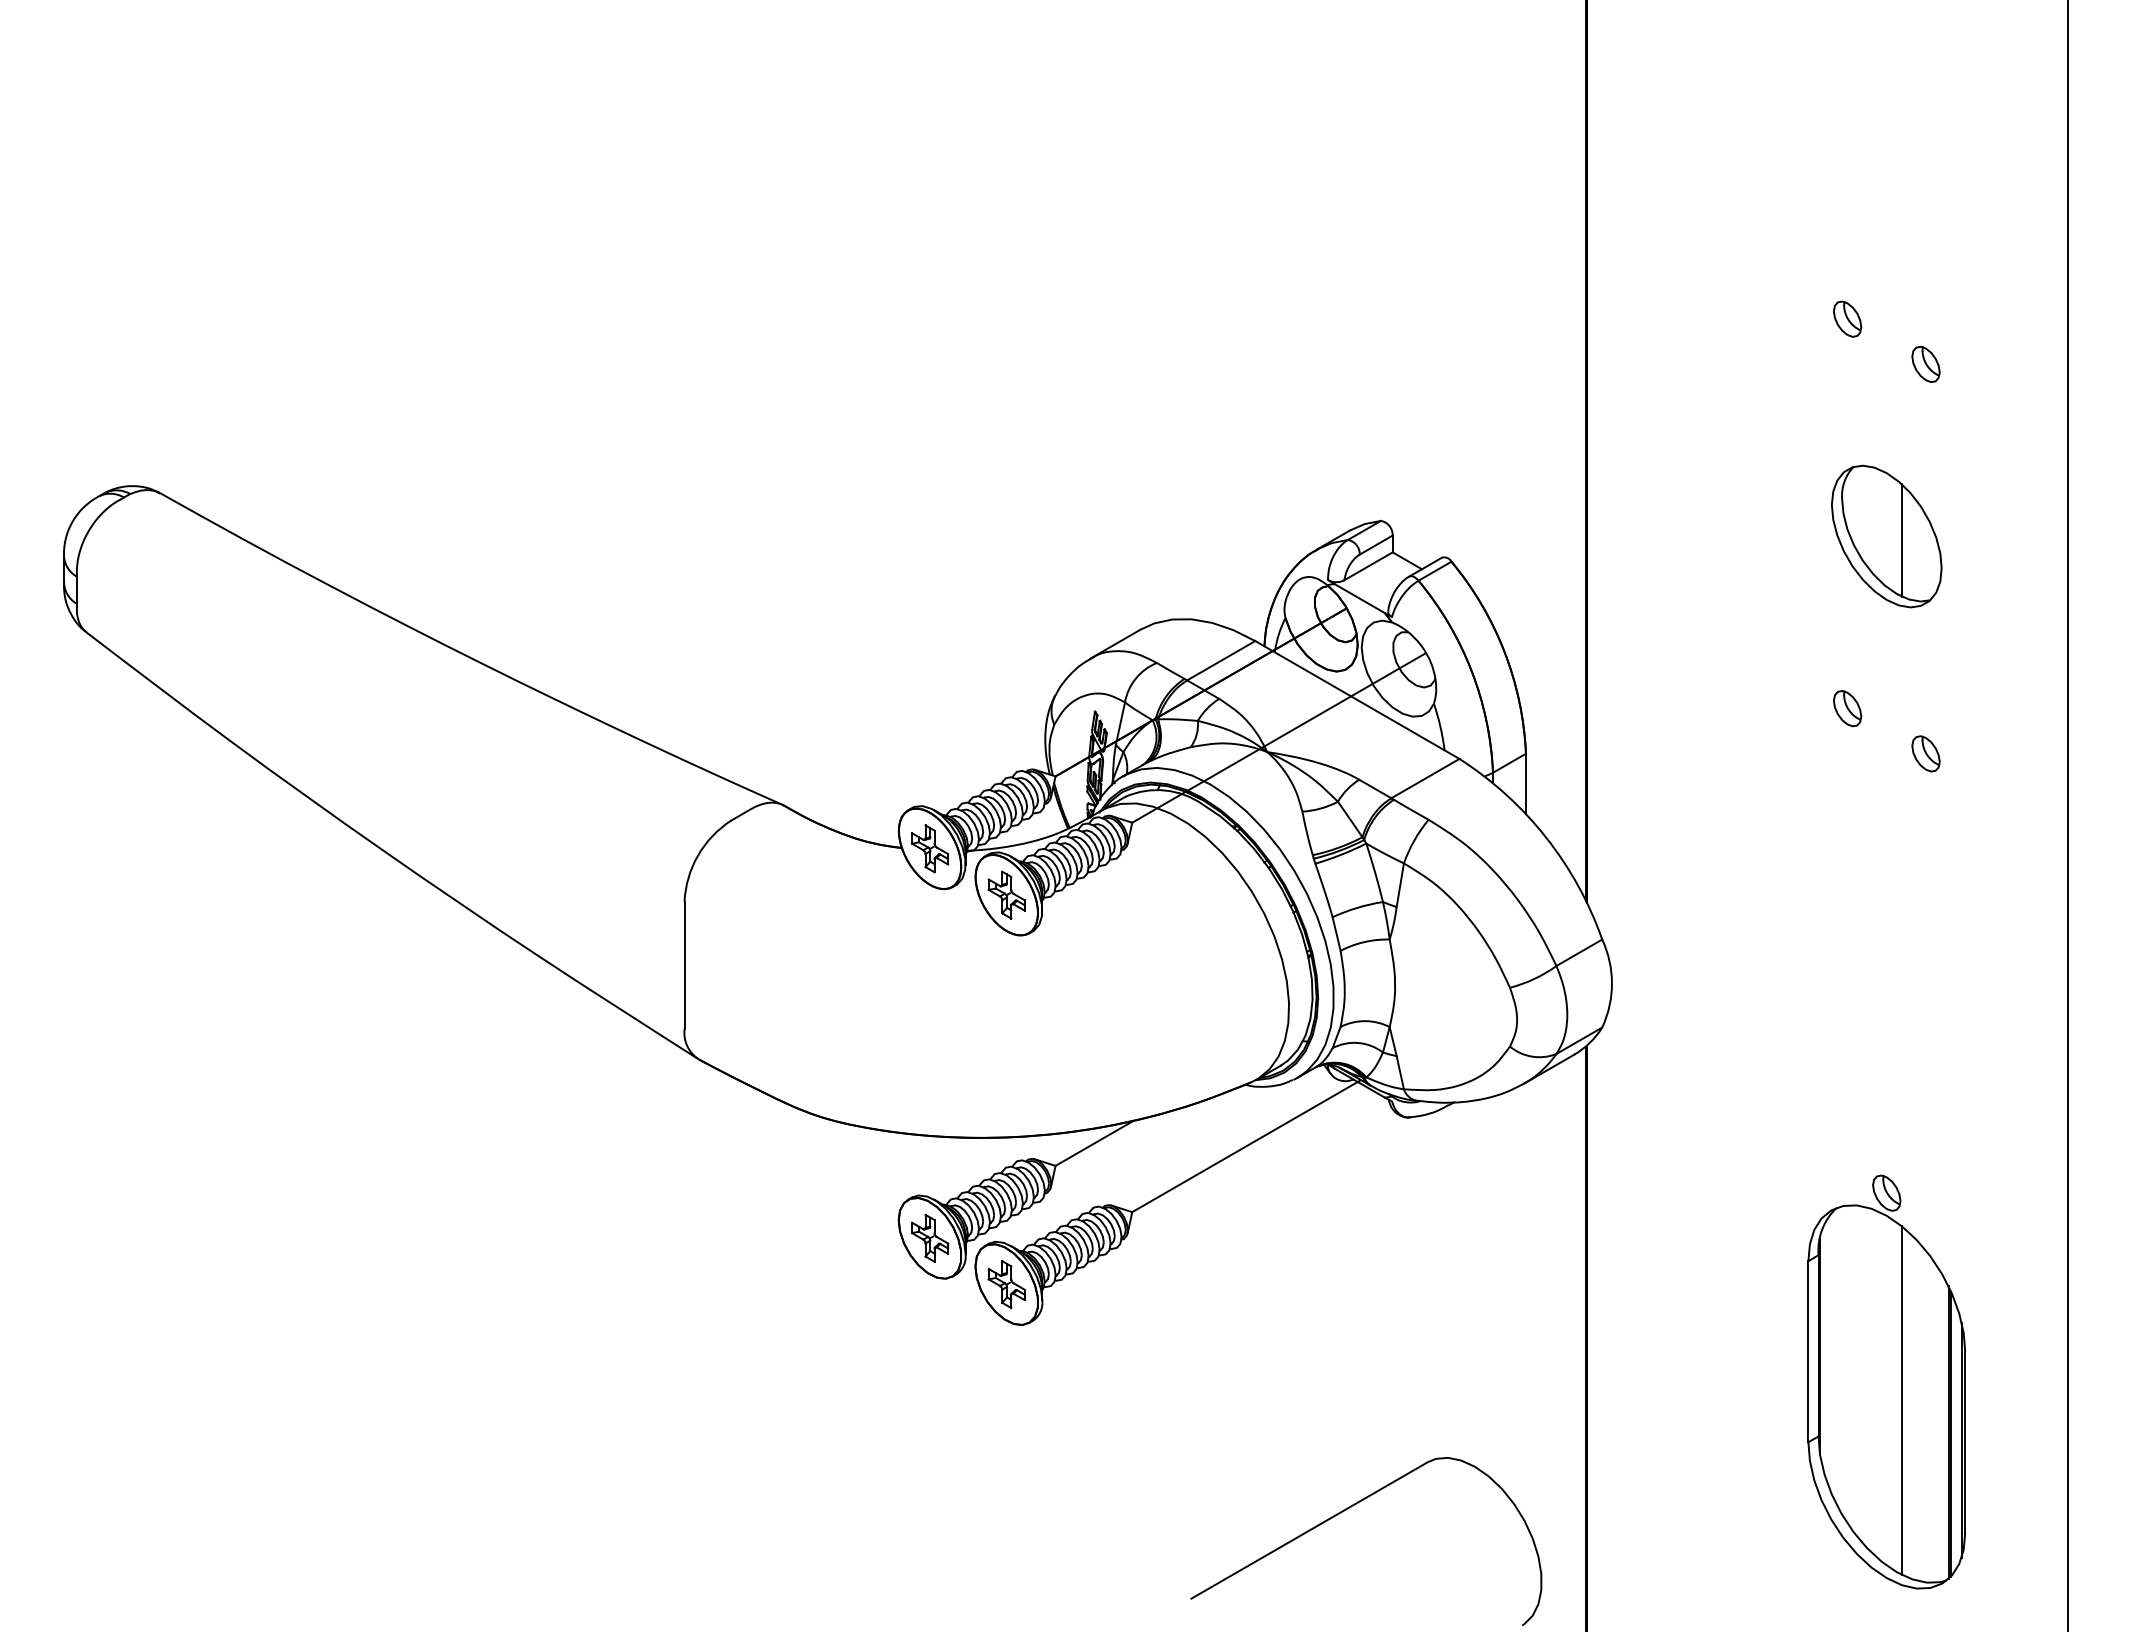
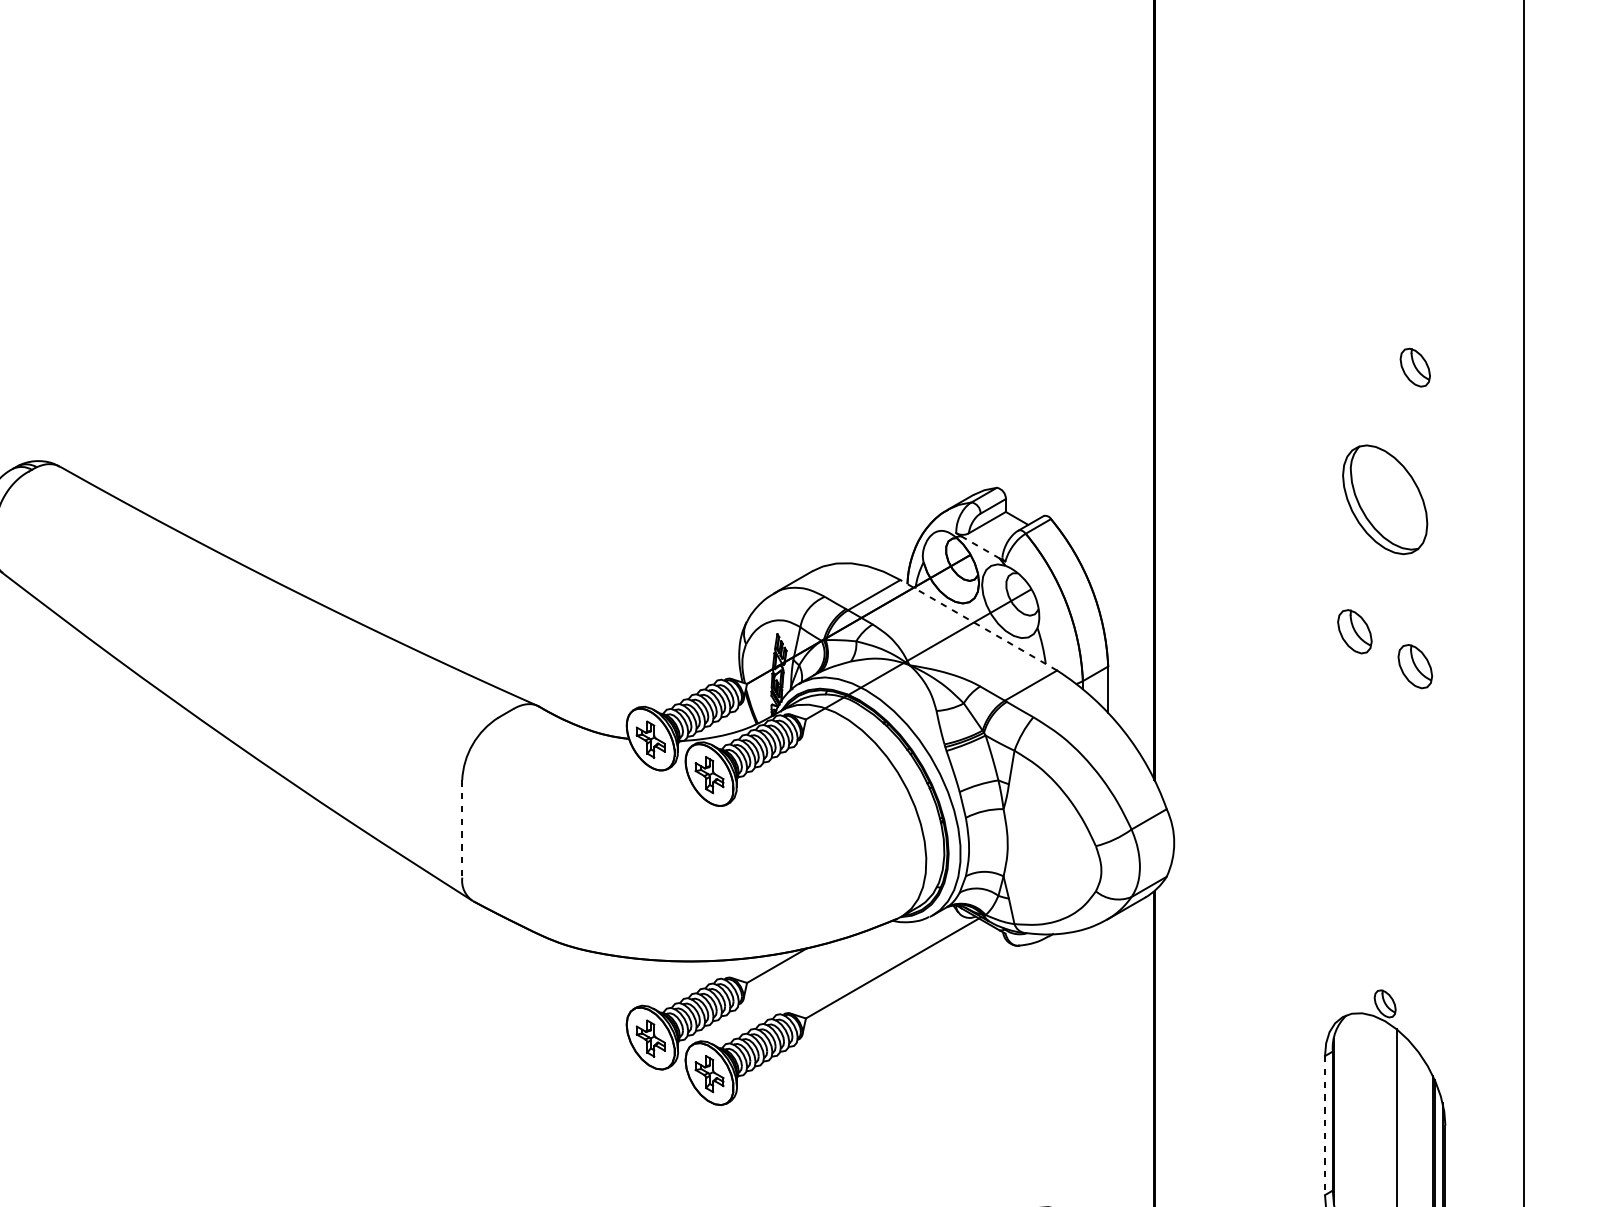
part: (1847, 318) -> (1355, 332), removed
part: (1925, 364) -> (1414, 367), size x1.4
line: (1901, 540) -> (1396, 502), removed
line: (1359, 598) -> (980, 547), solid -> dashed
line: (1357, 700) -> (978, 625), solid -> dashed
part: (1847, 708) -> (1355, 631), size x1.6
part: (1925, 753) -> (1414, 666), size x1.6
line: (684, 965) -> (462, 829), solid -> dashed
line: (1808, 1351) -> (1325, 1125), solid -> dashed

